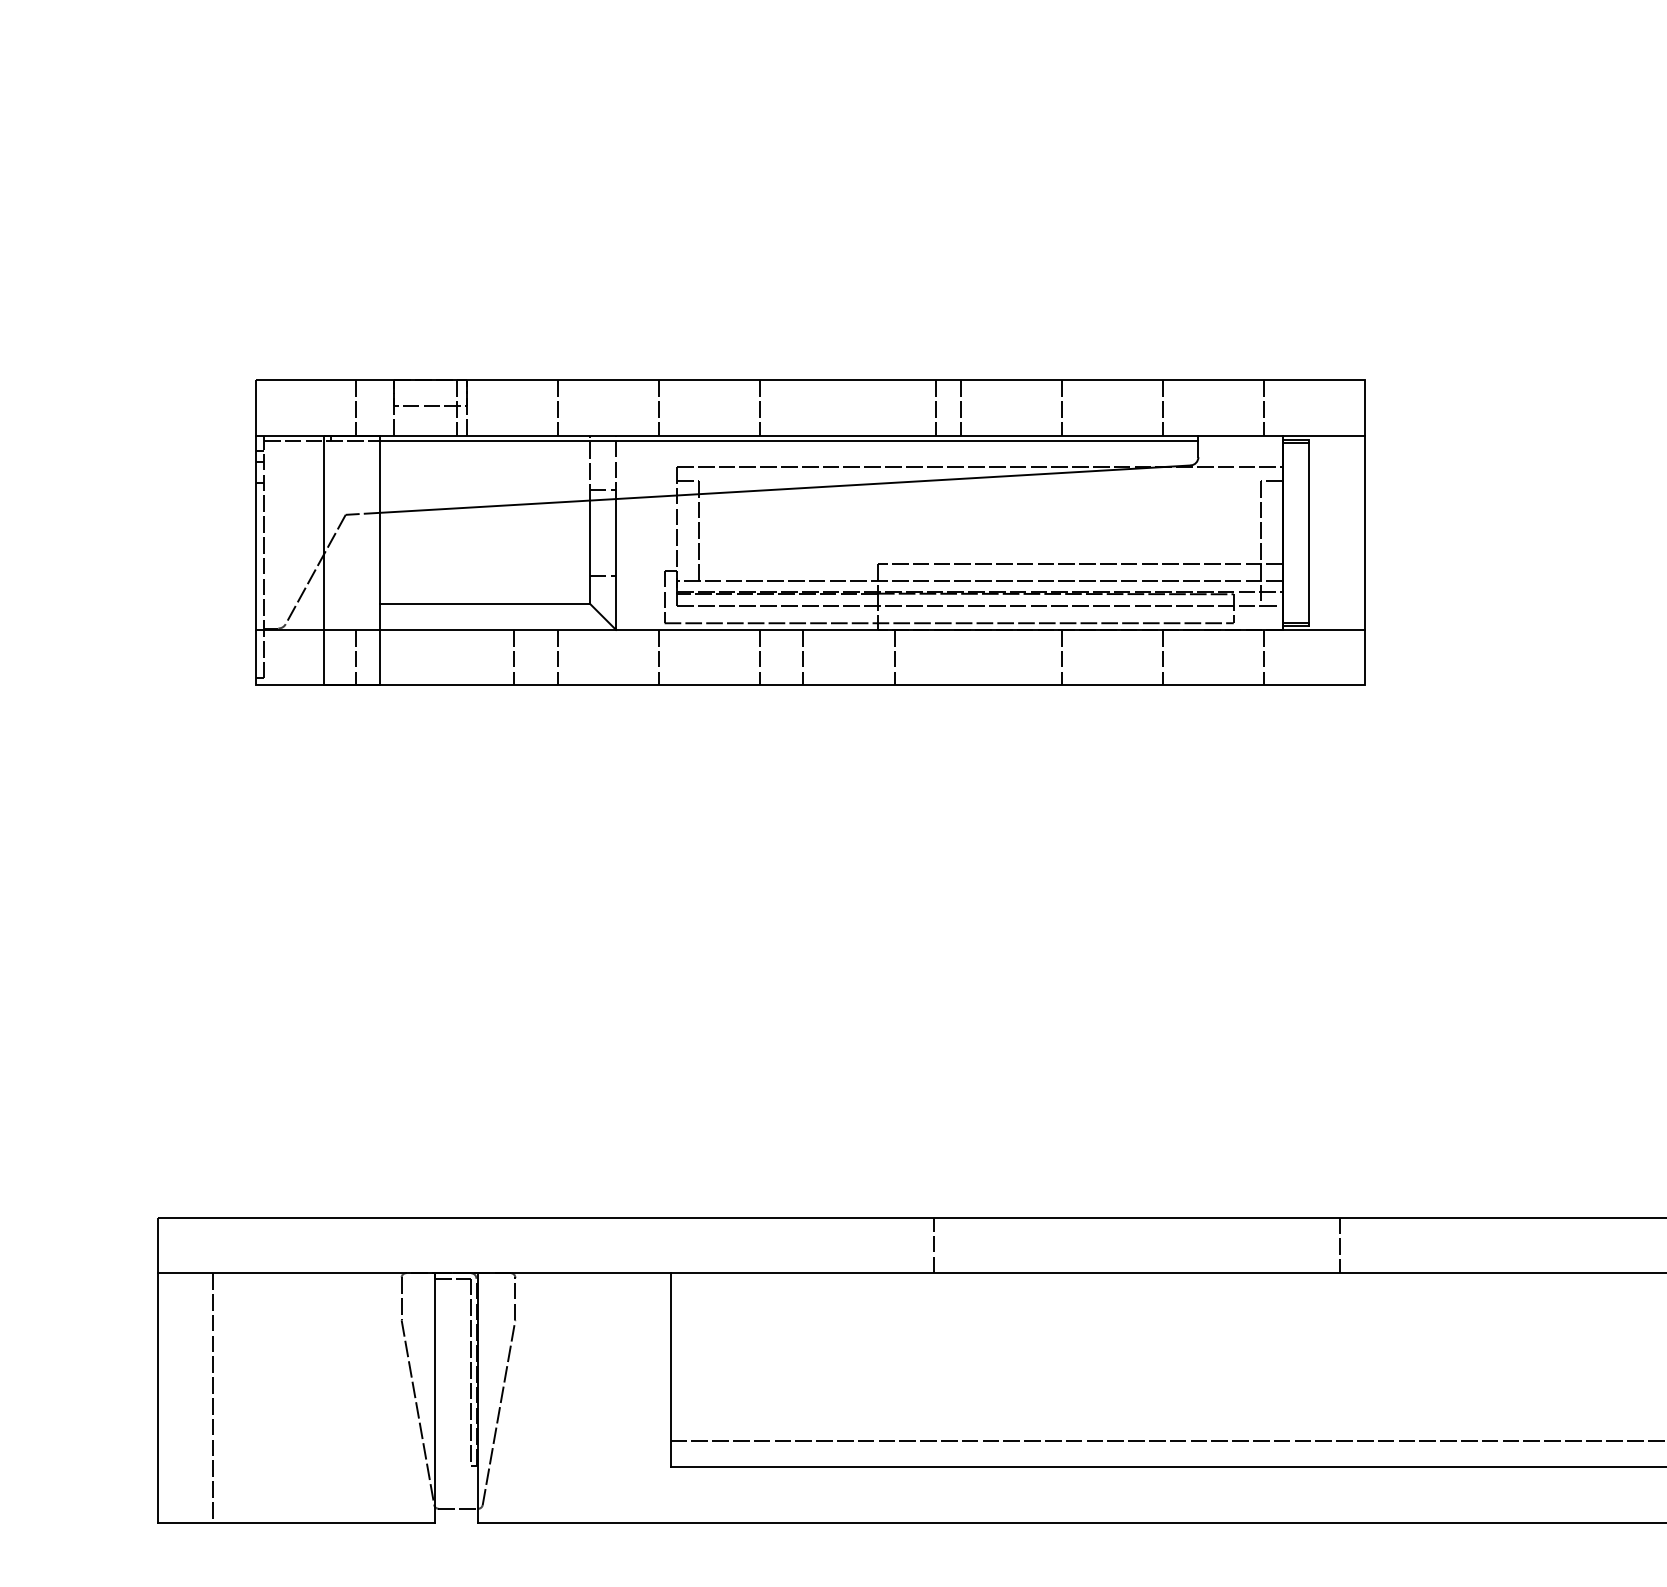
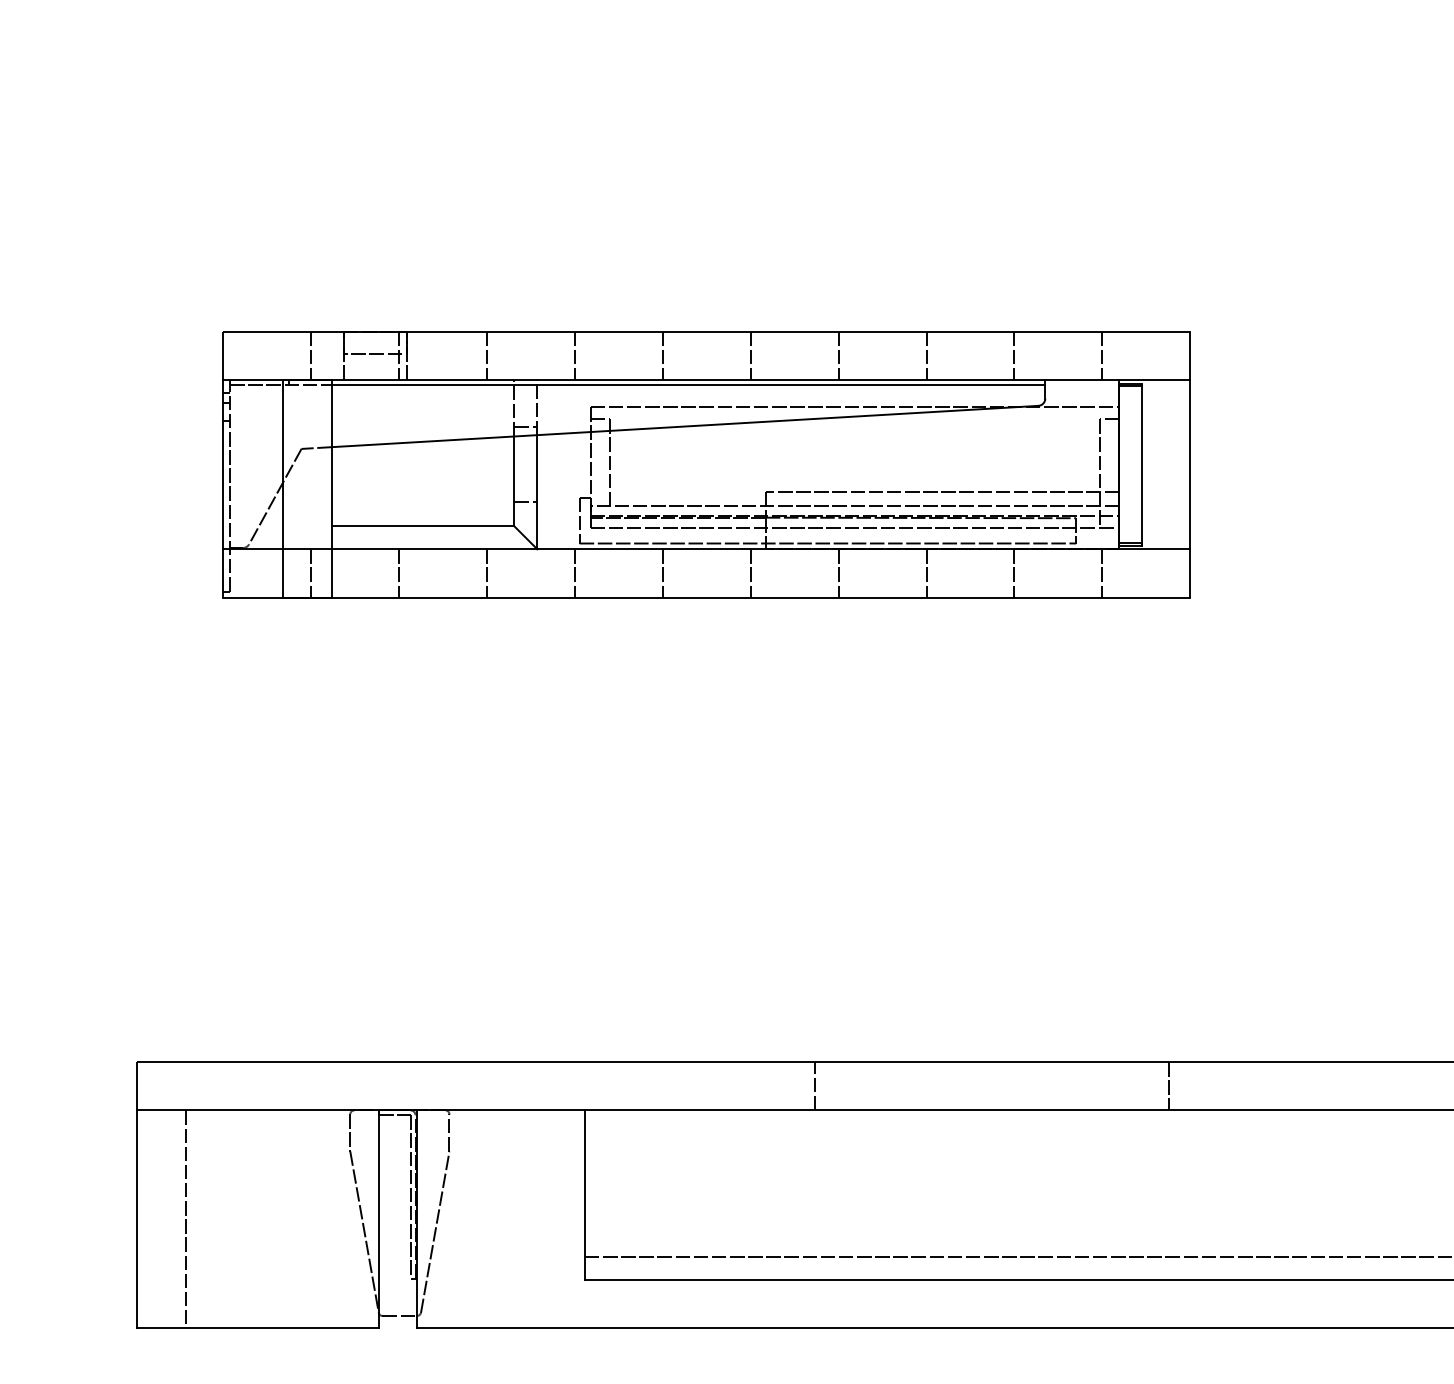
line: (936, 407) -> (750, 355), moved
line: (514, 657) -> (398, 573), moved
line: (803, 657) -> (750, 573), moved
line: (894, 657) -> (838, 573), moved

